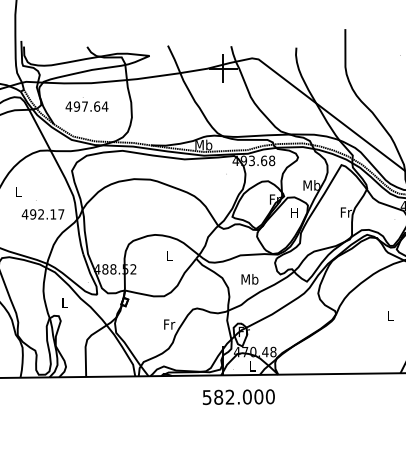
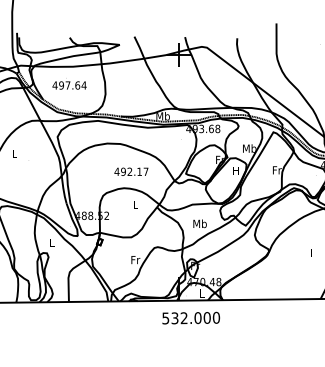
text: (43, 214) -> (131, 171), moved
text: (217, 397) -> (174, 318), 582.000 -> 532.000

